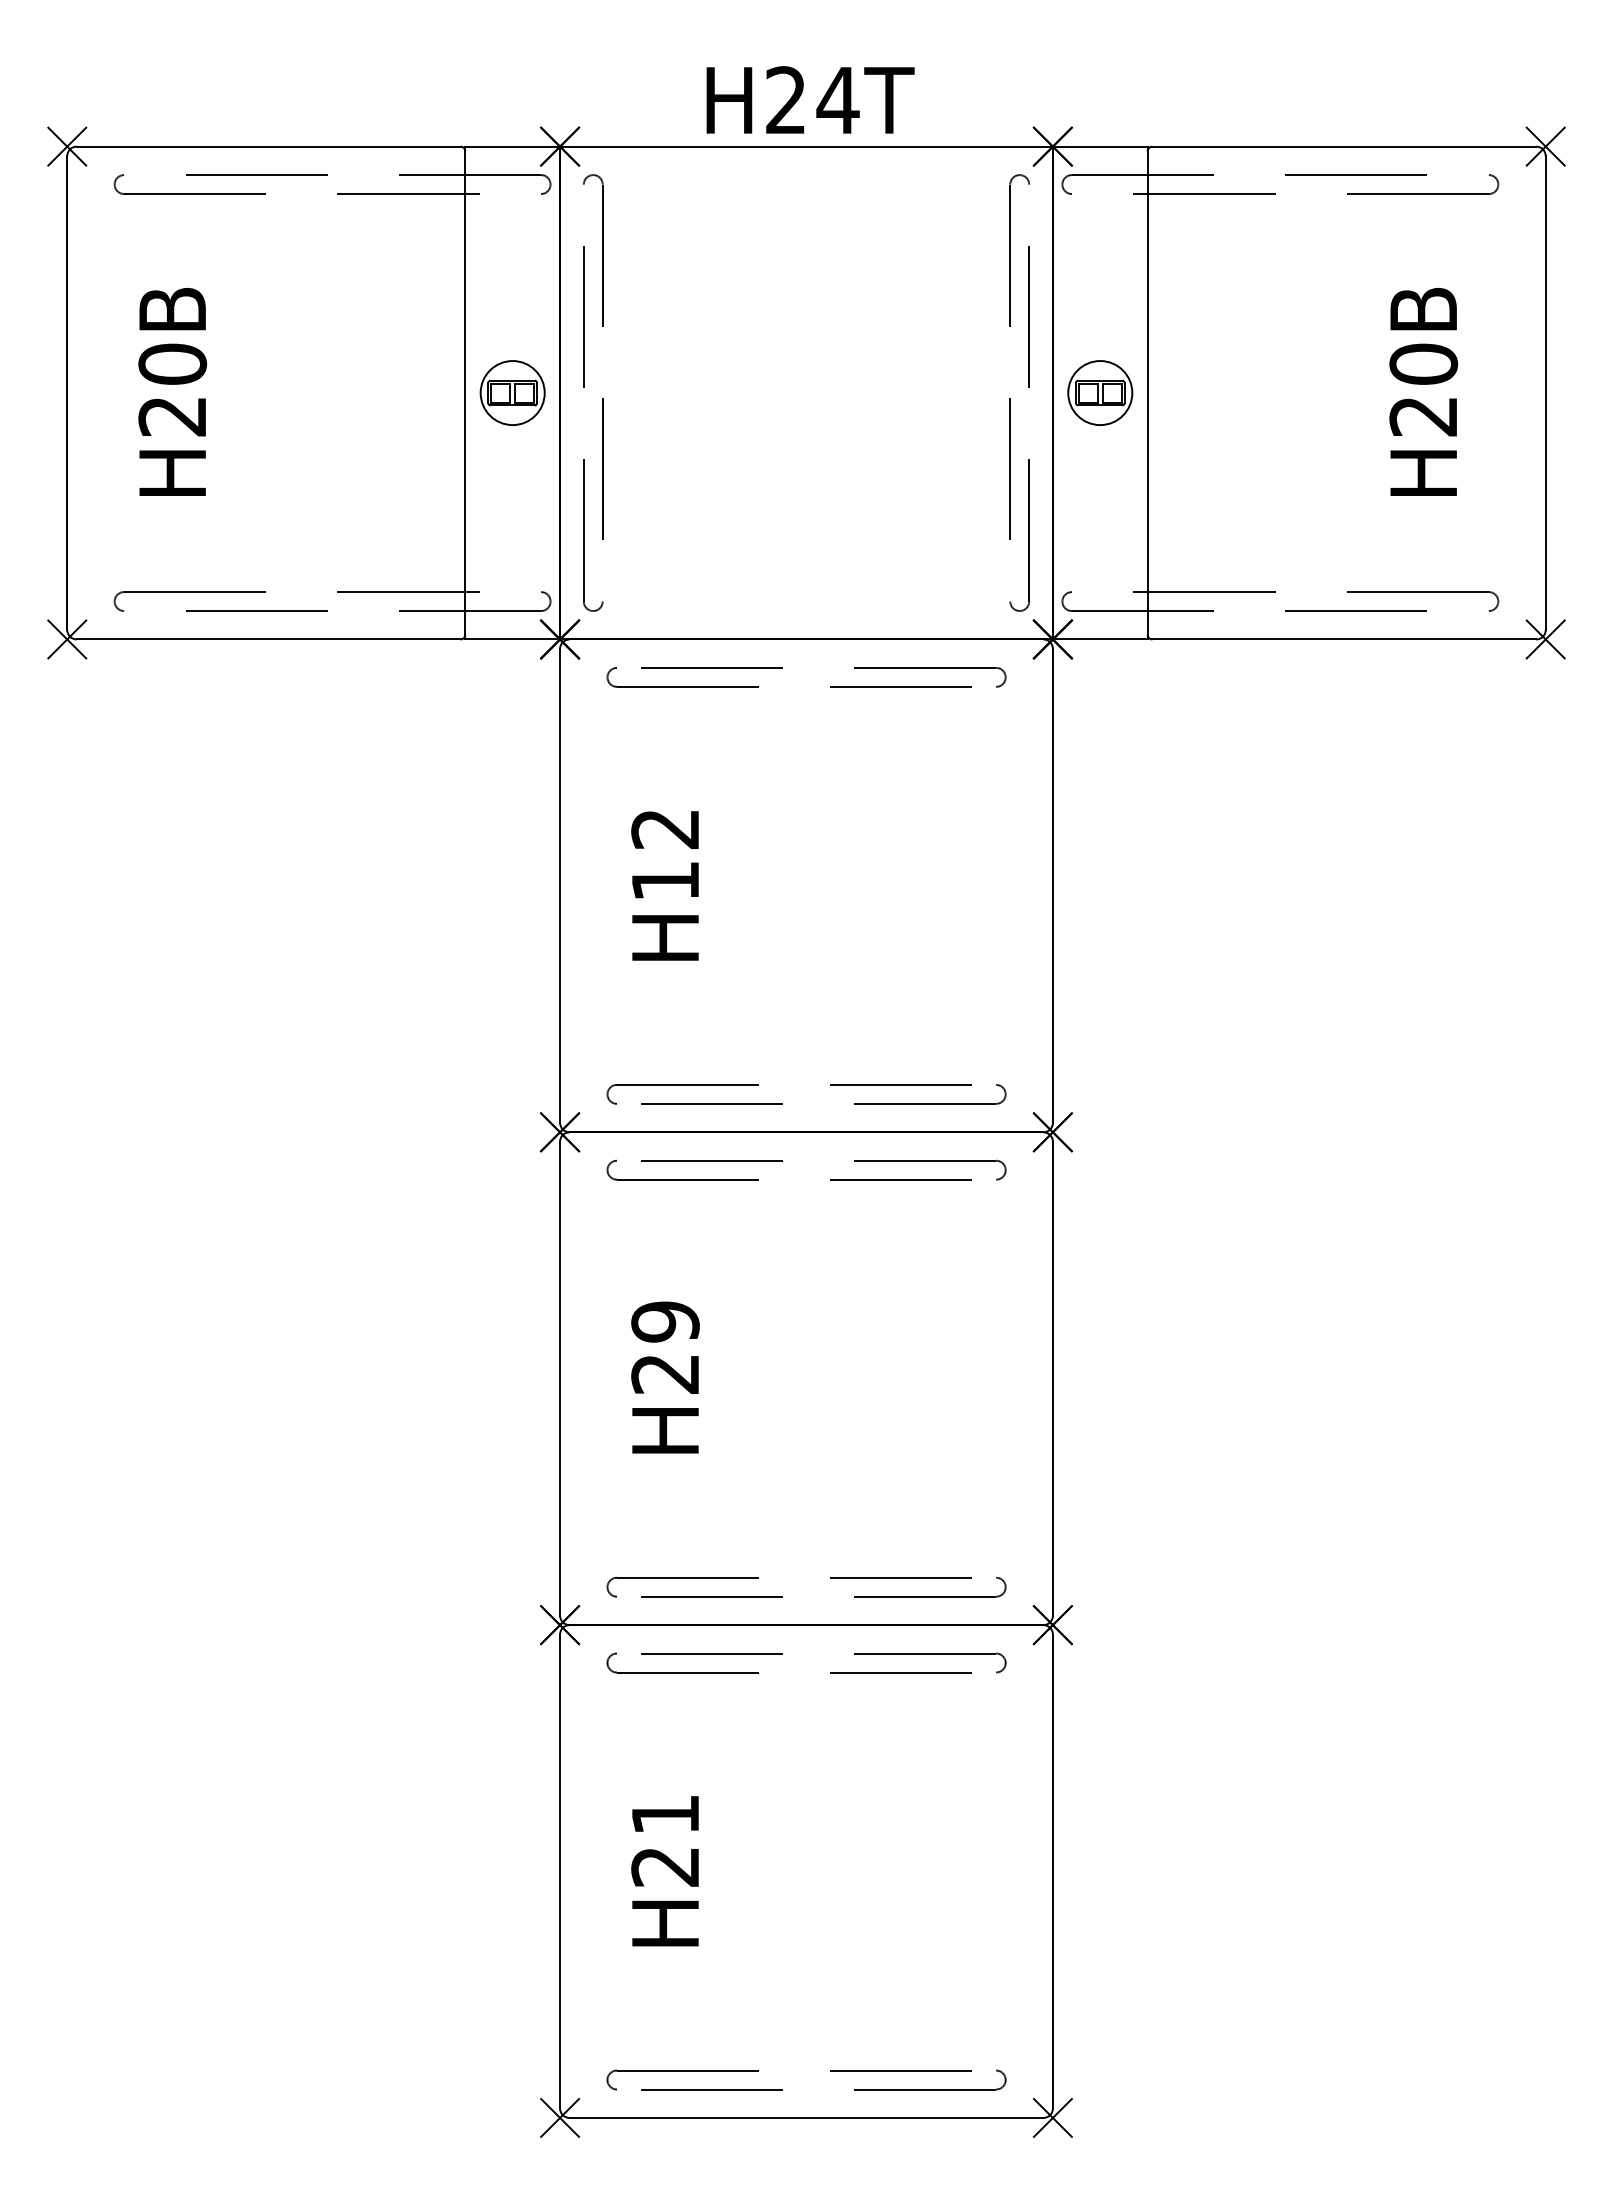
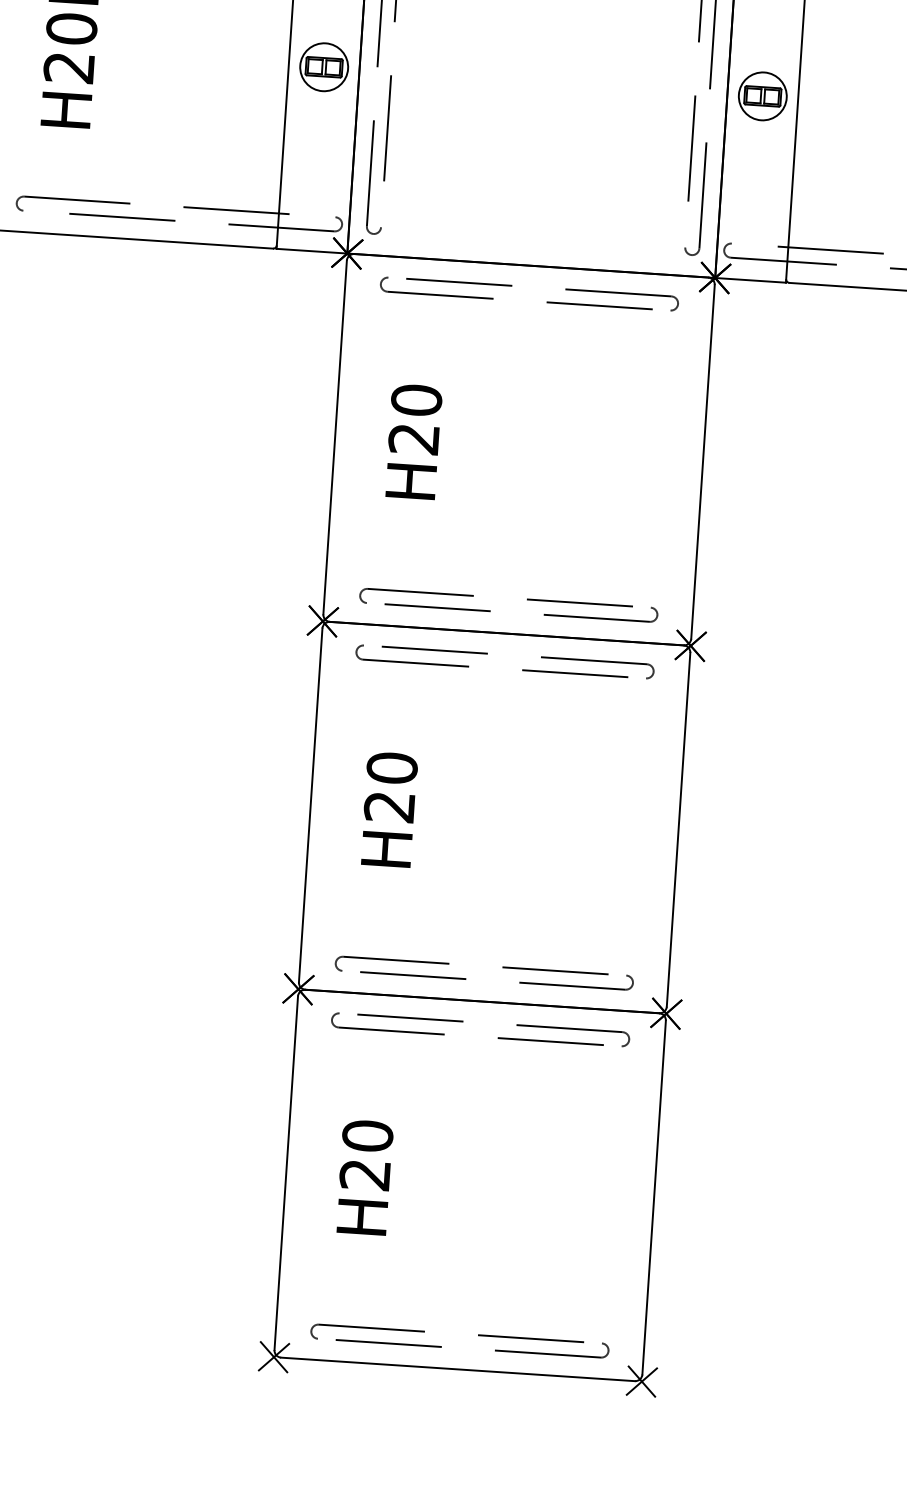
text: (665, 854) -> (415, 419), H12 -> H20
text: (665, 1321) -> (392, 767), H29 -> H20
text: (665, 1814) -> (367, 1135), H21 -> H20

